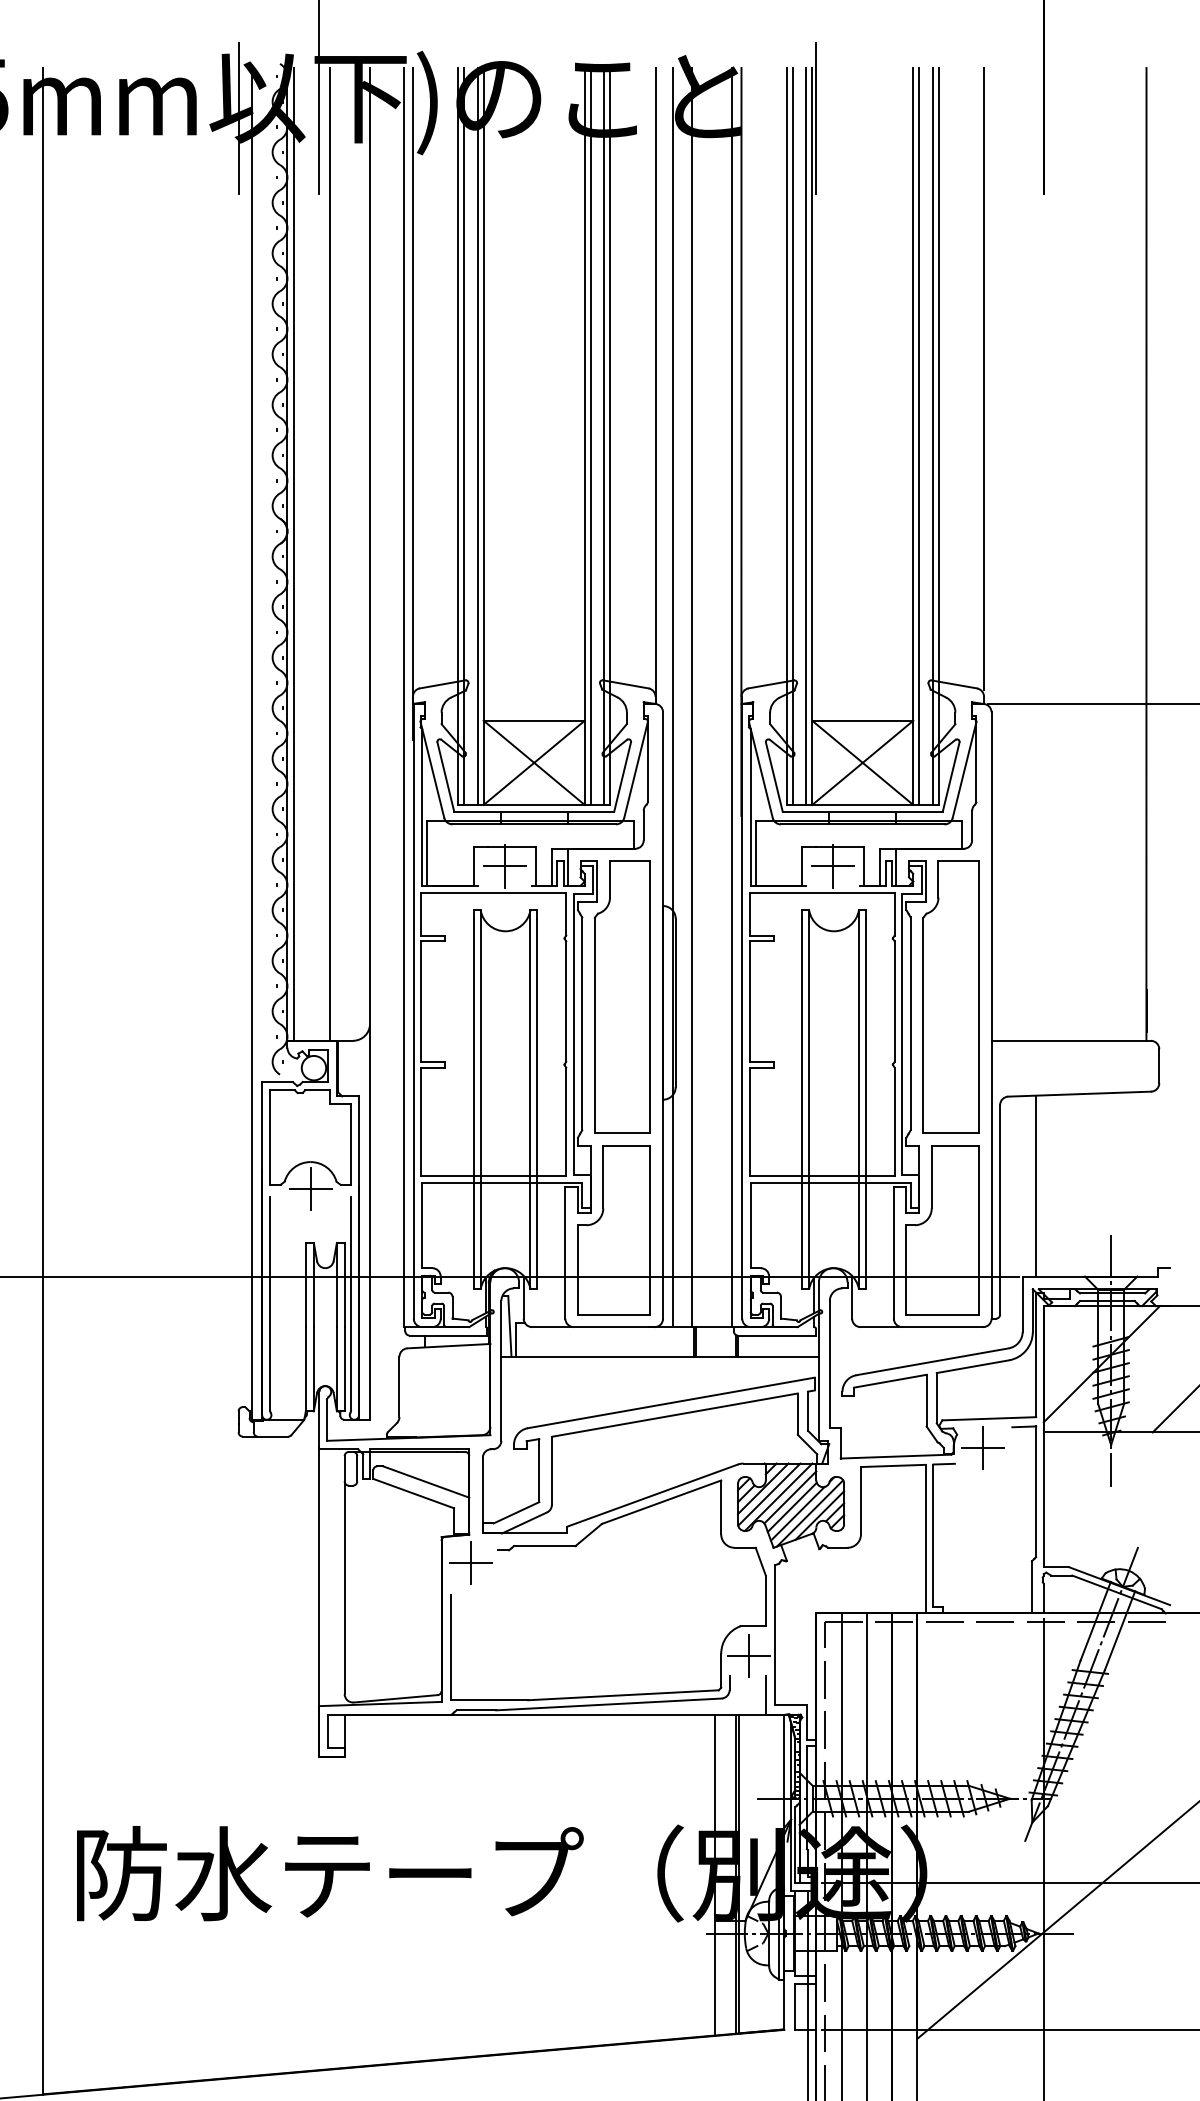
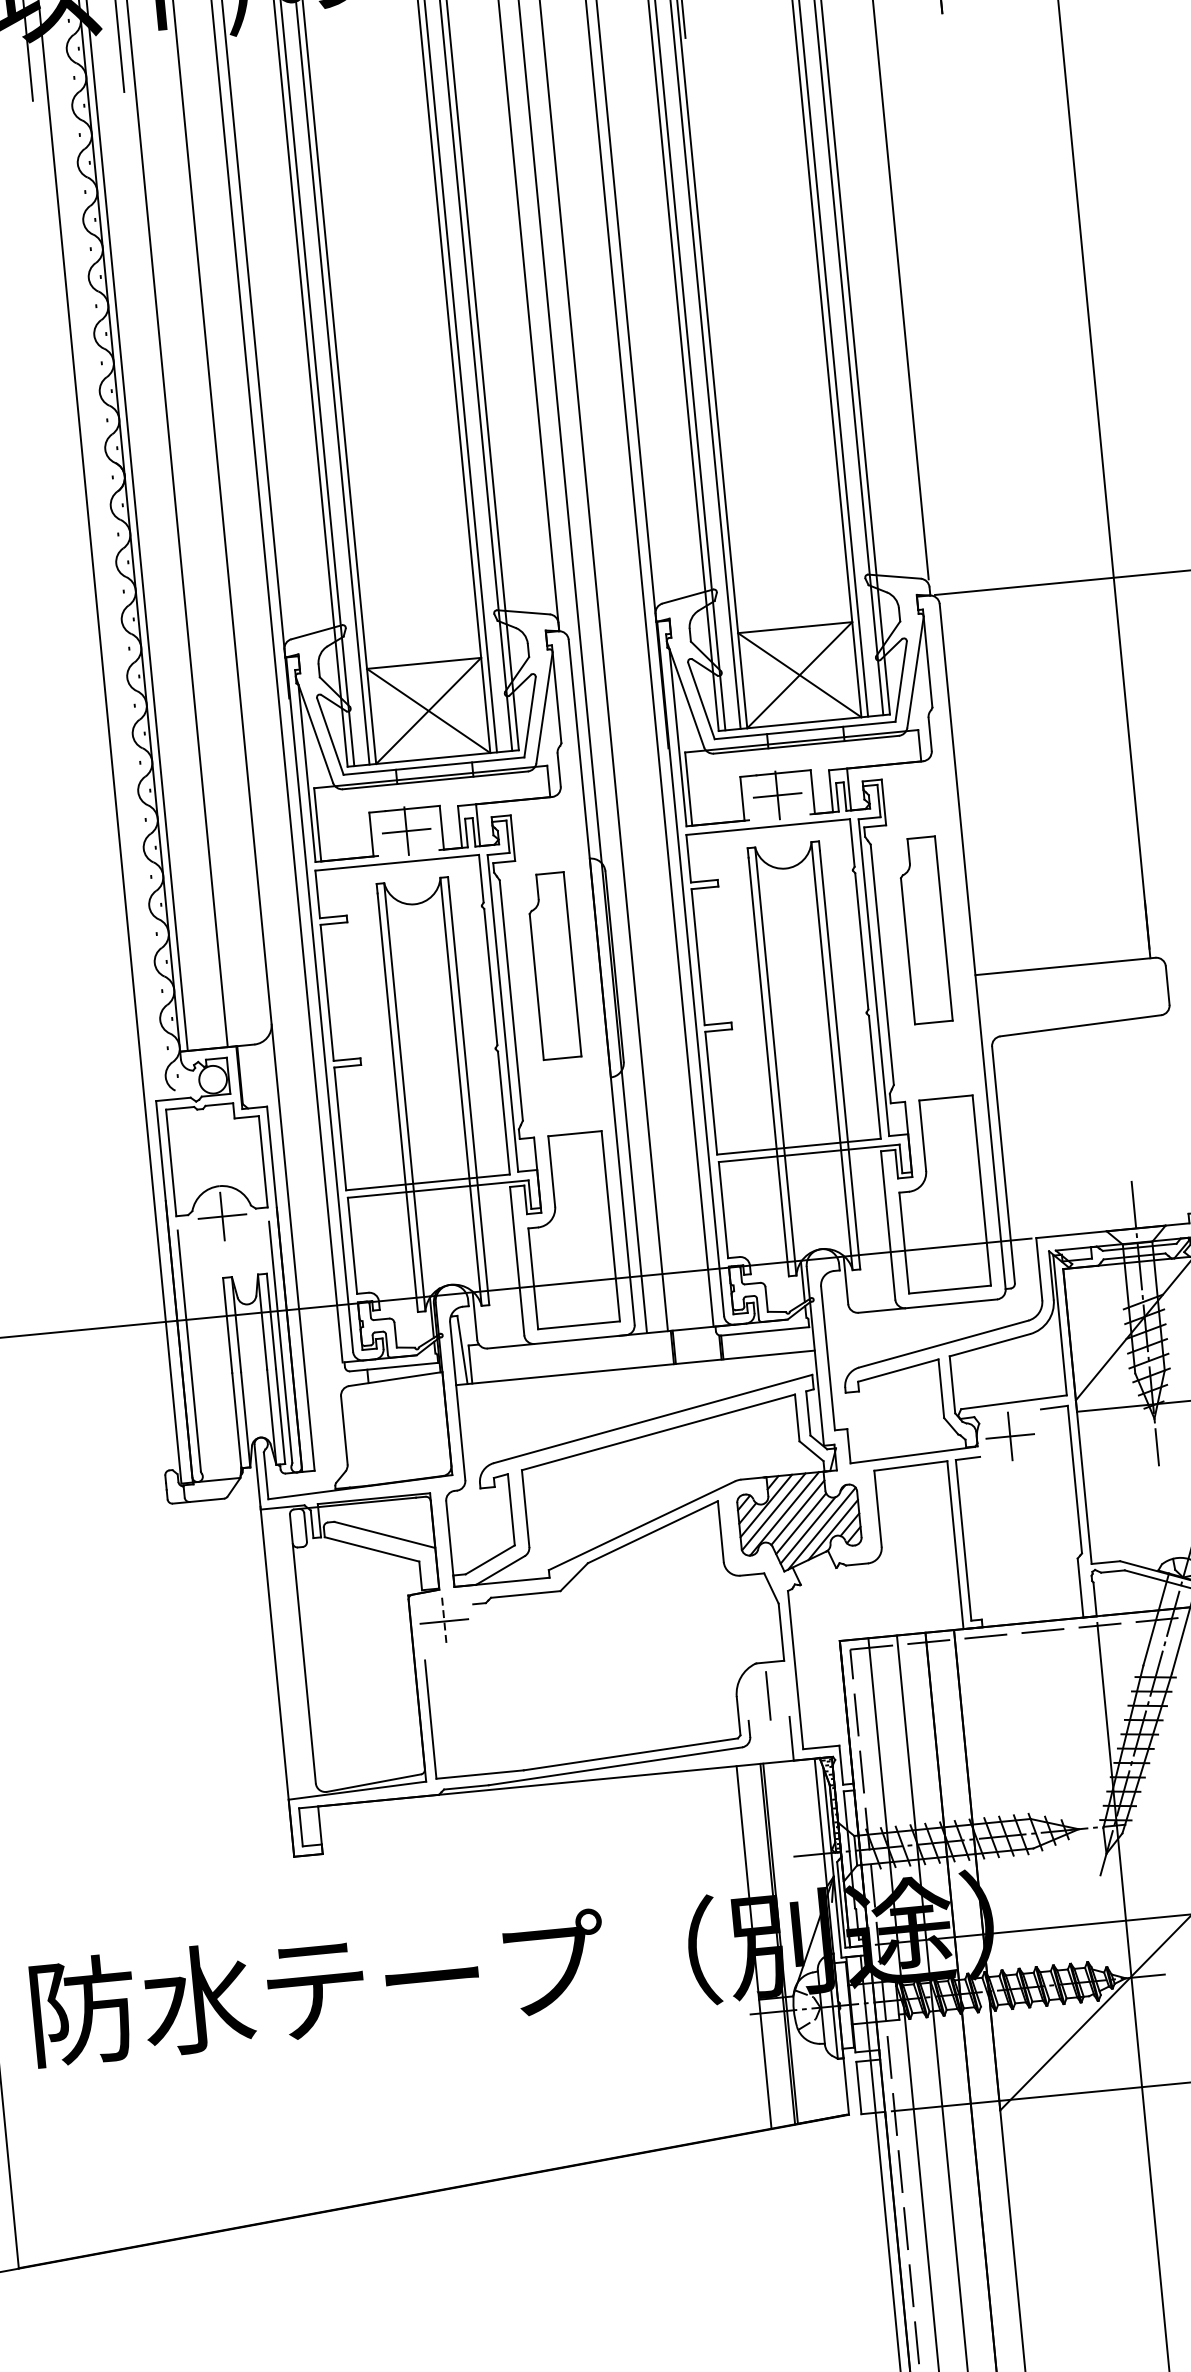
part: (621, 996) -> (552, 965), size x0.6
part: (950, 996) -> (924, 929), size x0.6
line: (1036, 1185) -> (1041, 1133), removed
line: (471, 1563) -> (444, 1622), solid -> dashed
line: (748, 1655) -> (767, 1695), removed

